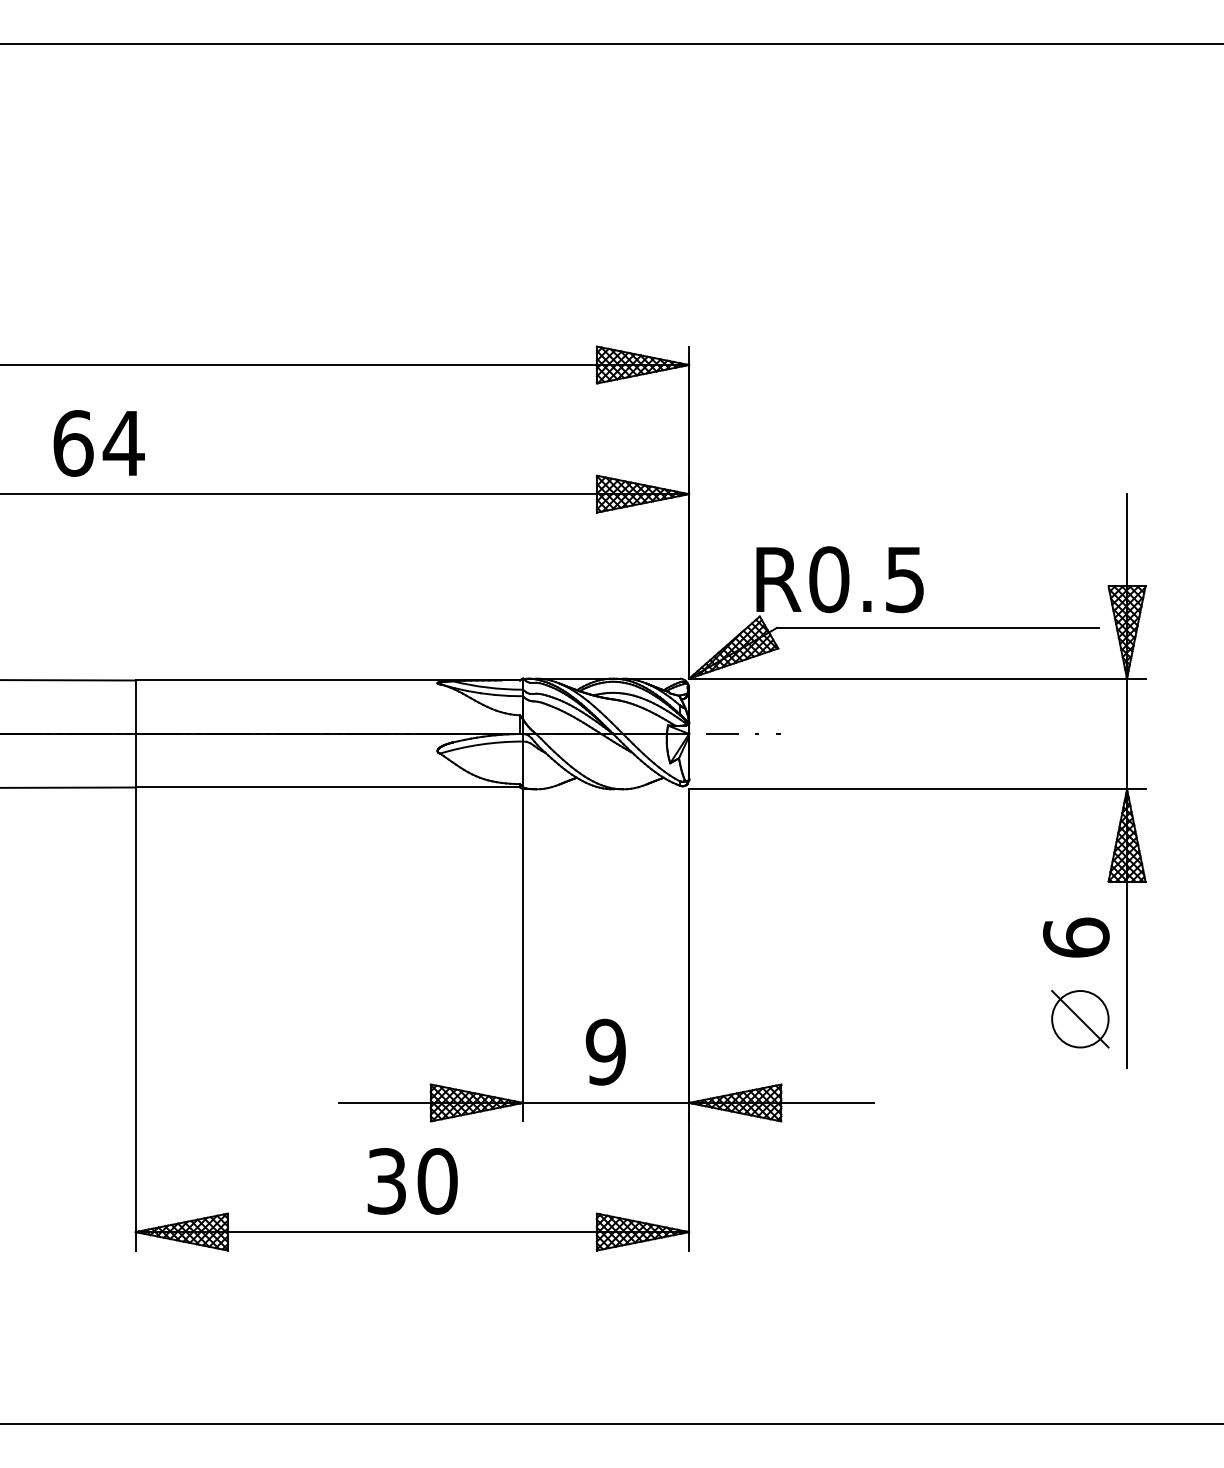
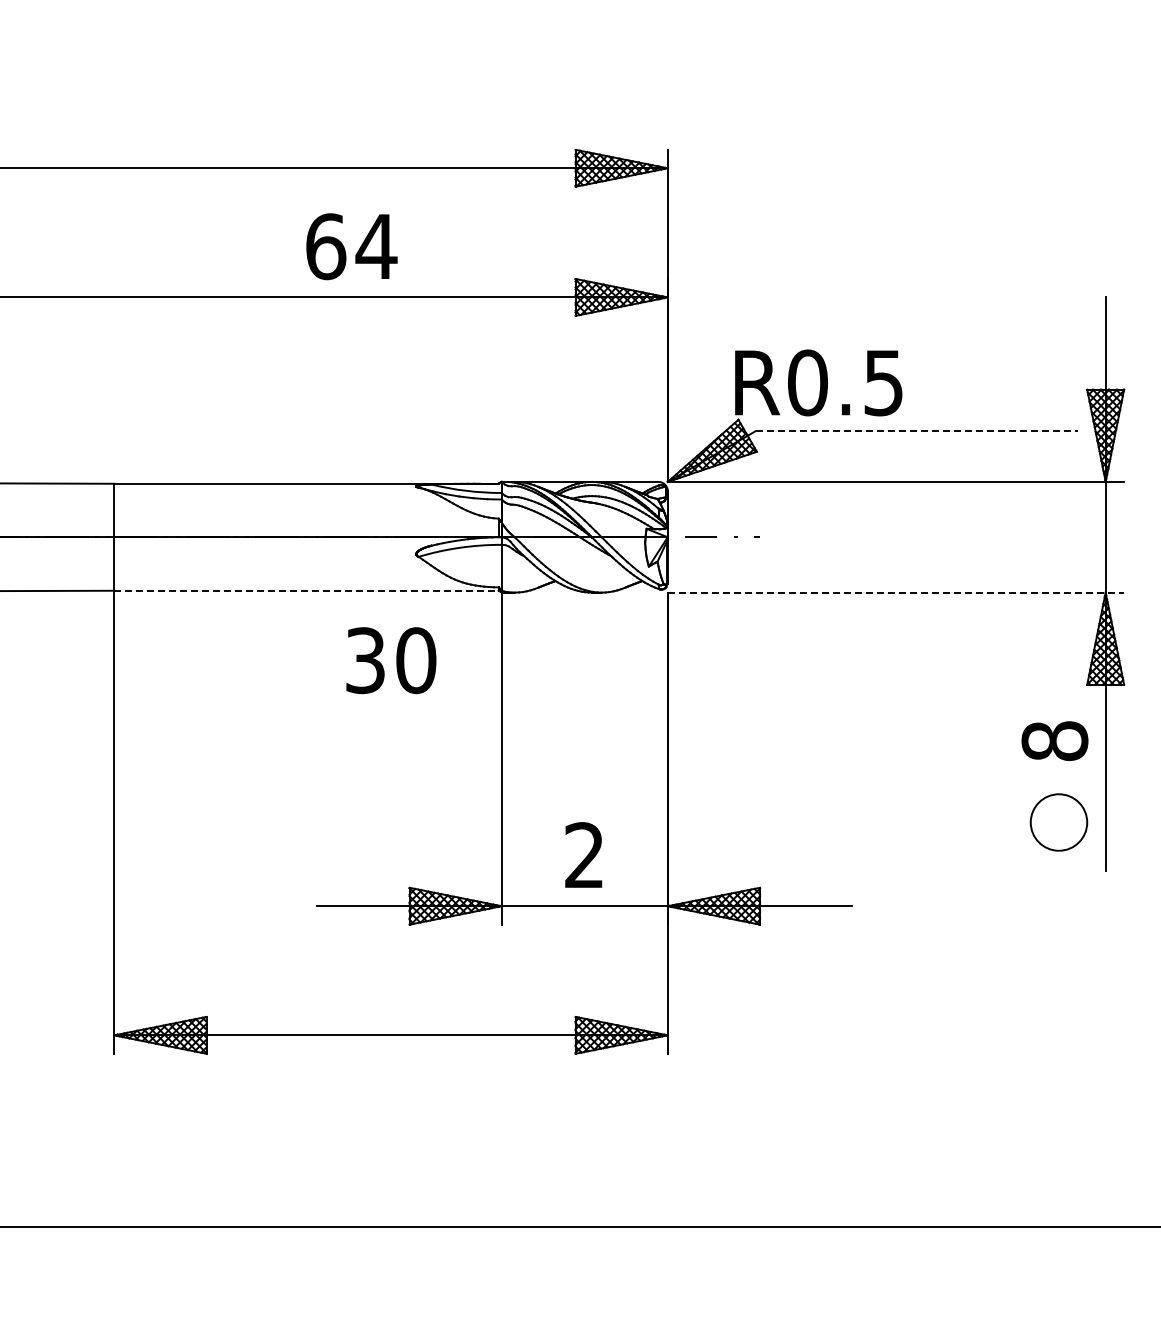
text: (98, 443) -> (351, 246), moved
line: (938, 627) -> (917, 430), solid -> dashed
line: (328, 787) -> (307, 590), solid -> dashed
line: (917, 789) -> (896, 592), solid -> dashed
text: (1075, 937) -> (1054, 740), 6 -> 8
line: (1080, 1019) -> (1059, 822), removed
text: (605, 1051) -> (584, 854), 9 -> 2
text: (412, 1181) -> (391, 660), moved

